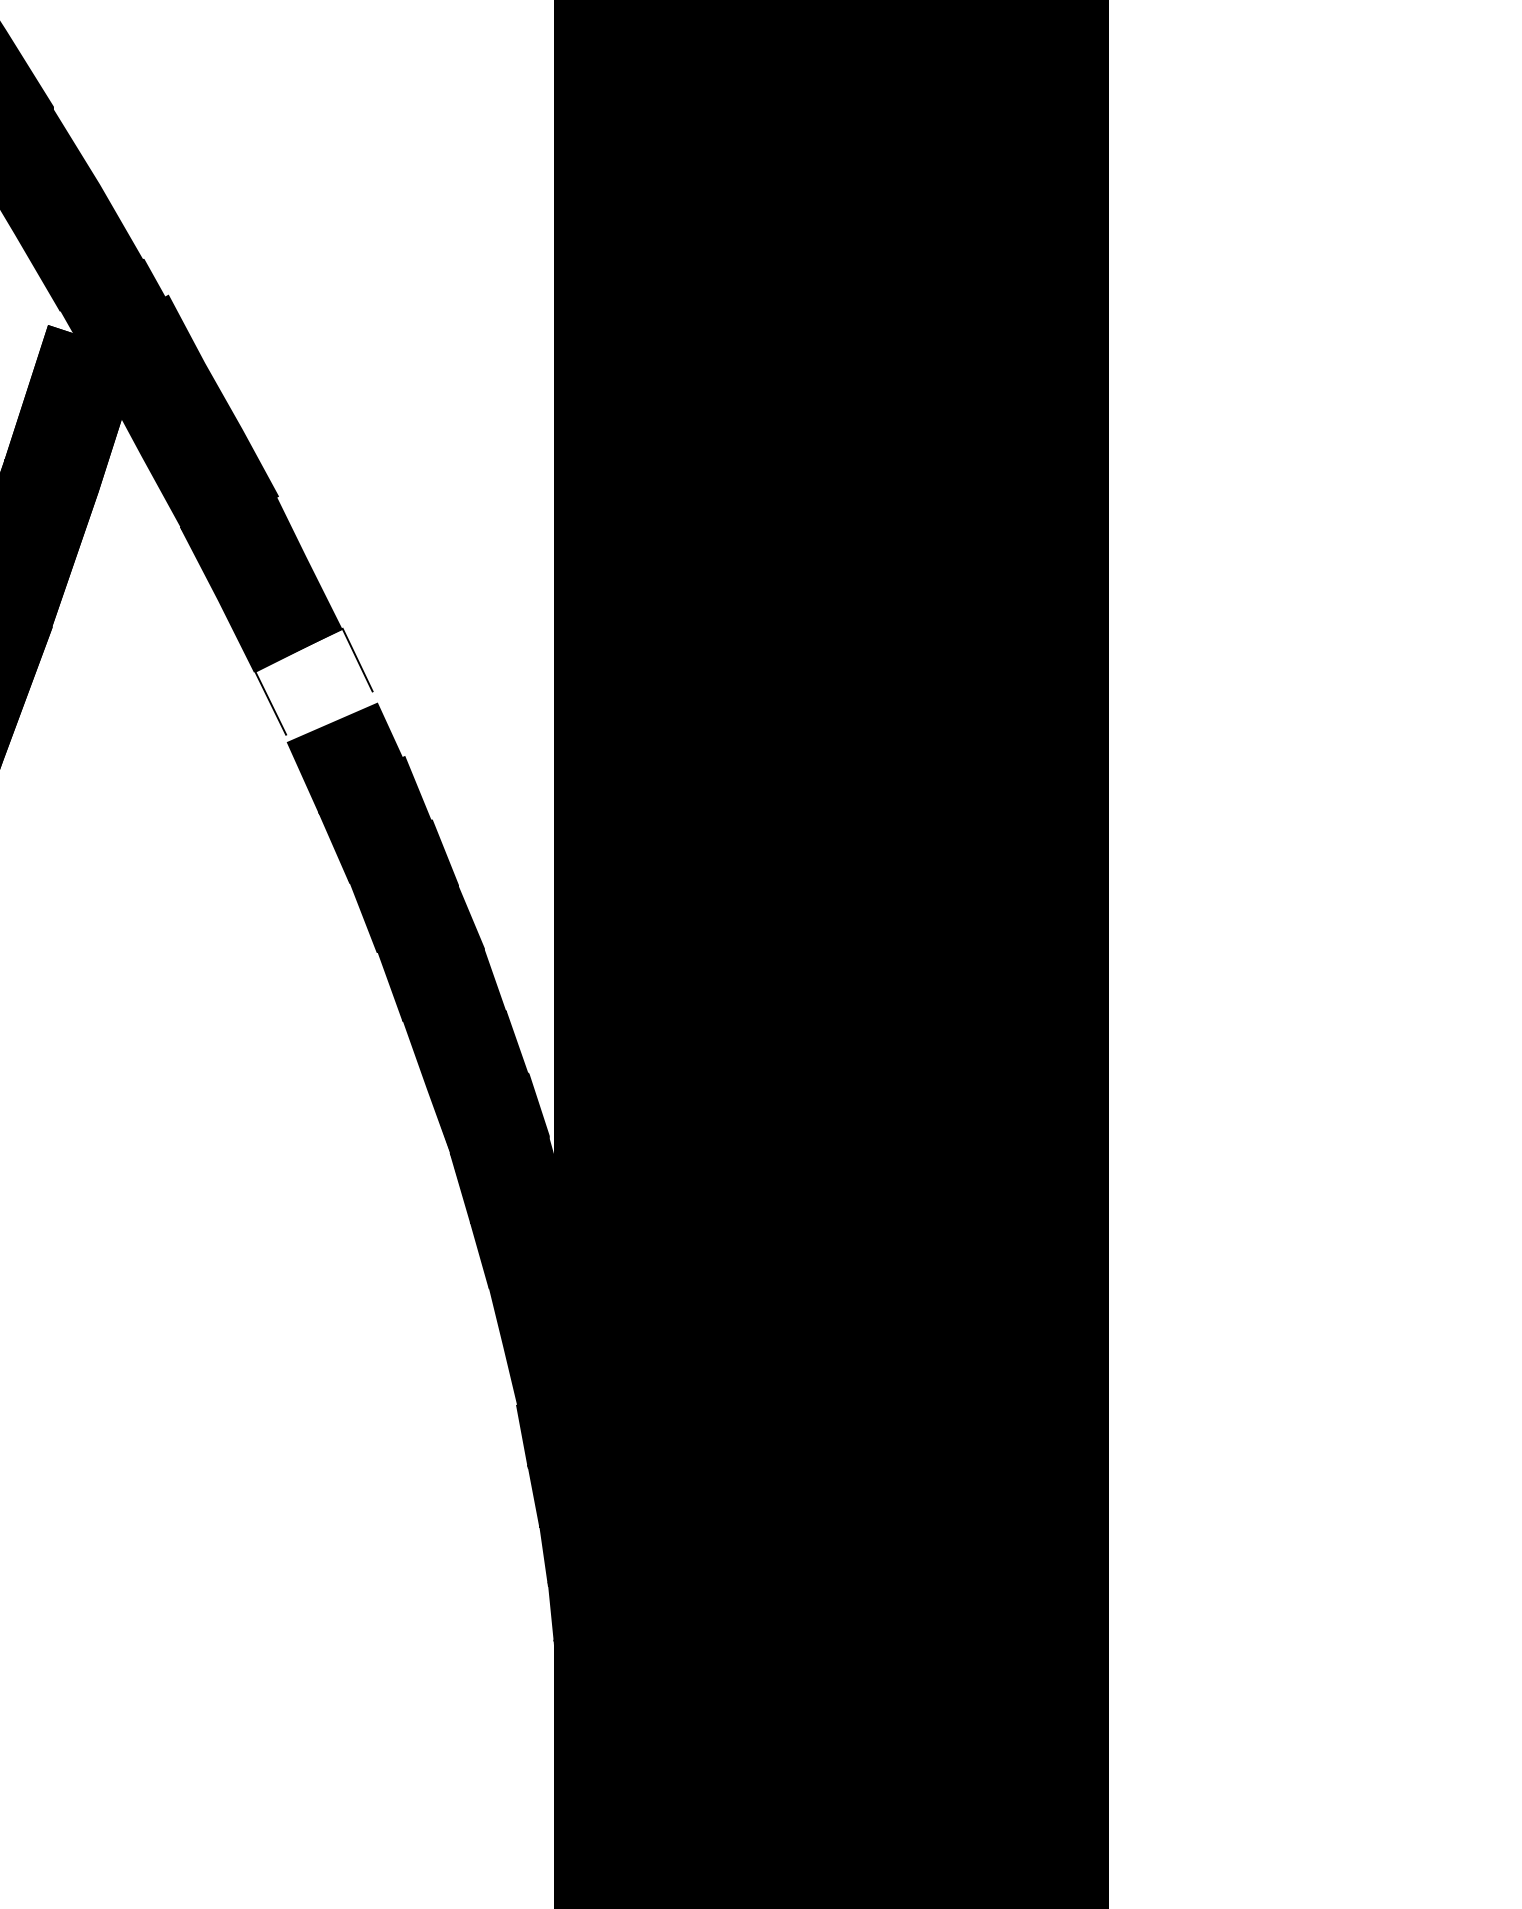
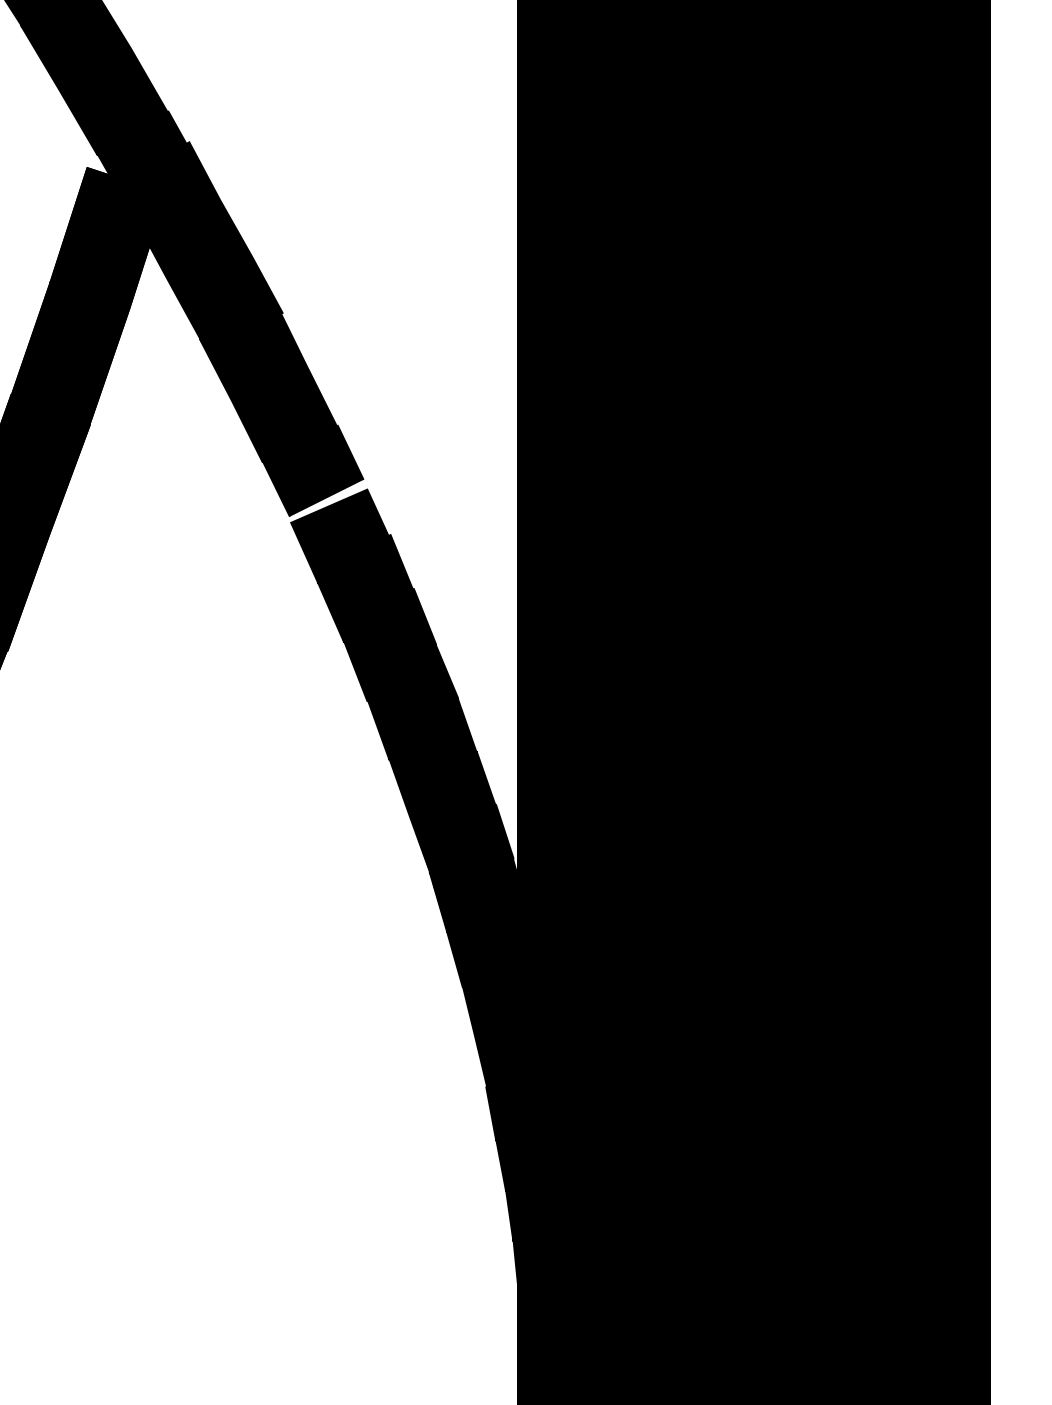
fill: (313, 681) -> (312, 470), added

